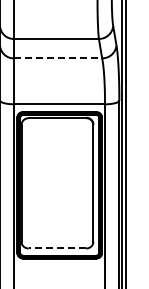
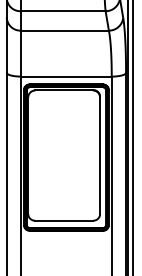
line: (58, 58) -> (65, 30), dashed -> solid
line: (57, 248) -> (64, 220), dashed -> solid

